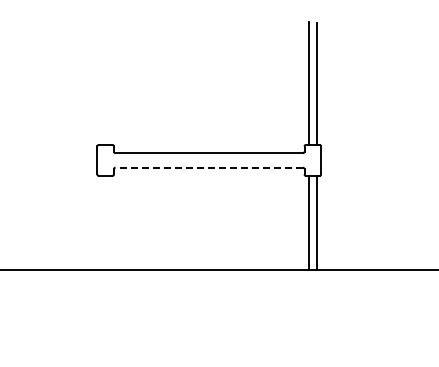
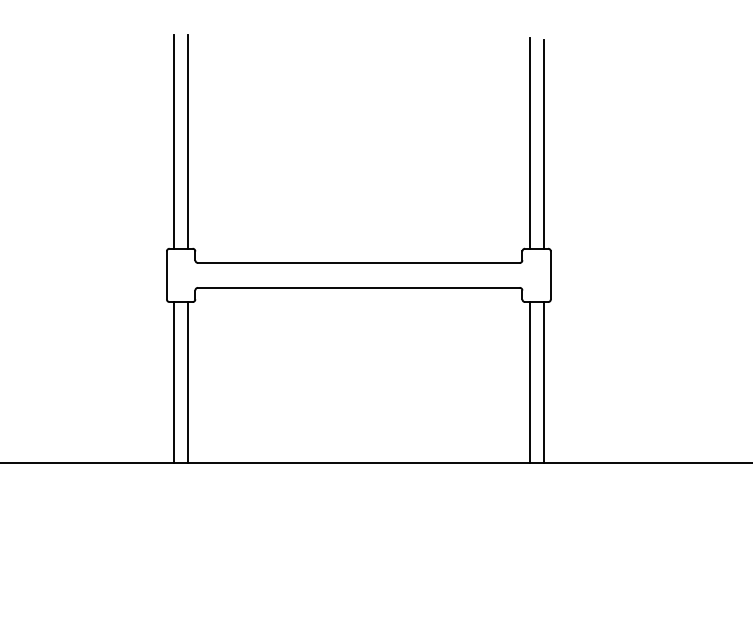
line: (101, 82) -> (173, 141), added
line: (109, 82) -> (187, 141), added
line: (209, 167) -> (359, 287), dashed -> solid
line: (101, 222) -> (173, 381), added
line: (109, 222) -> (187, 381), added

